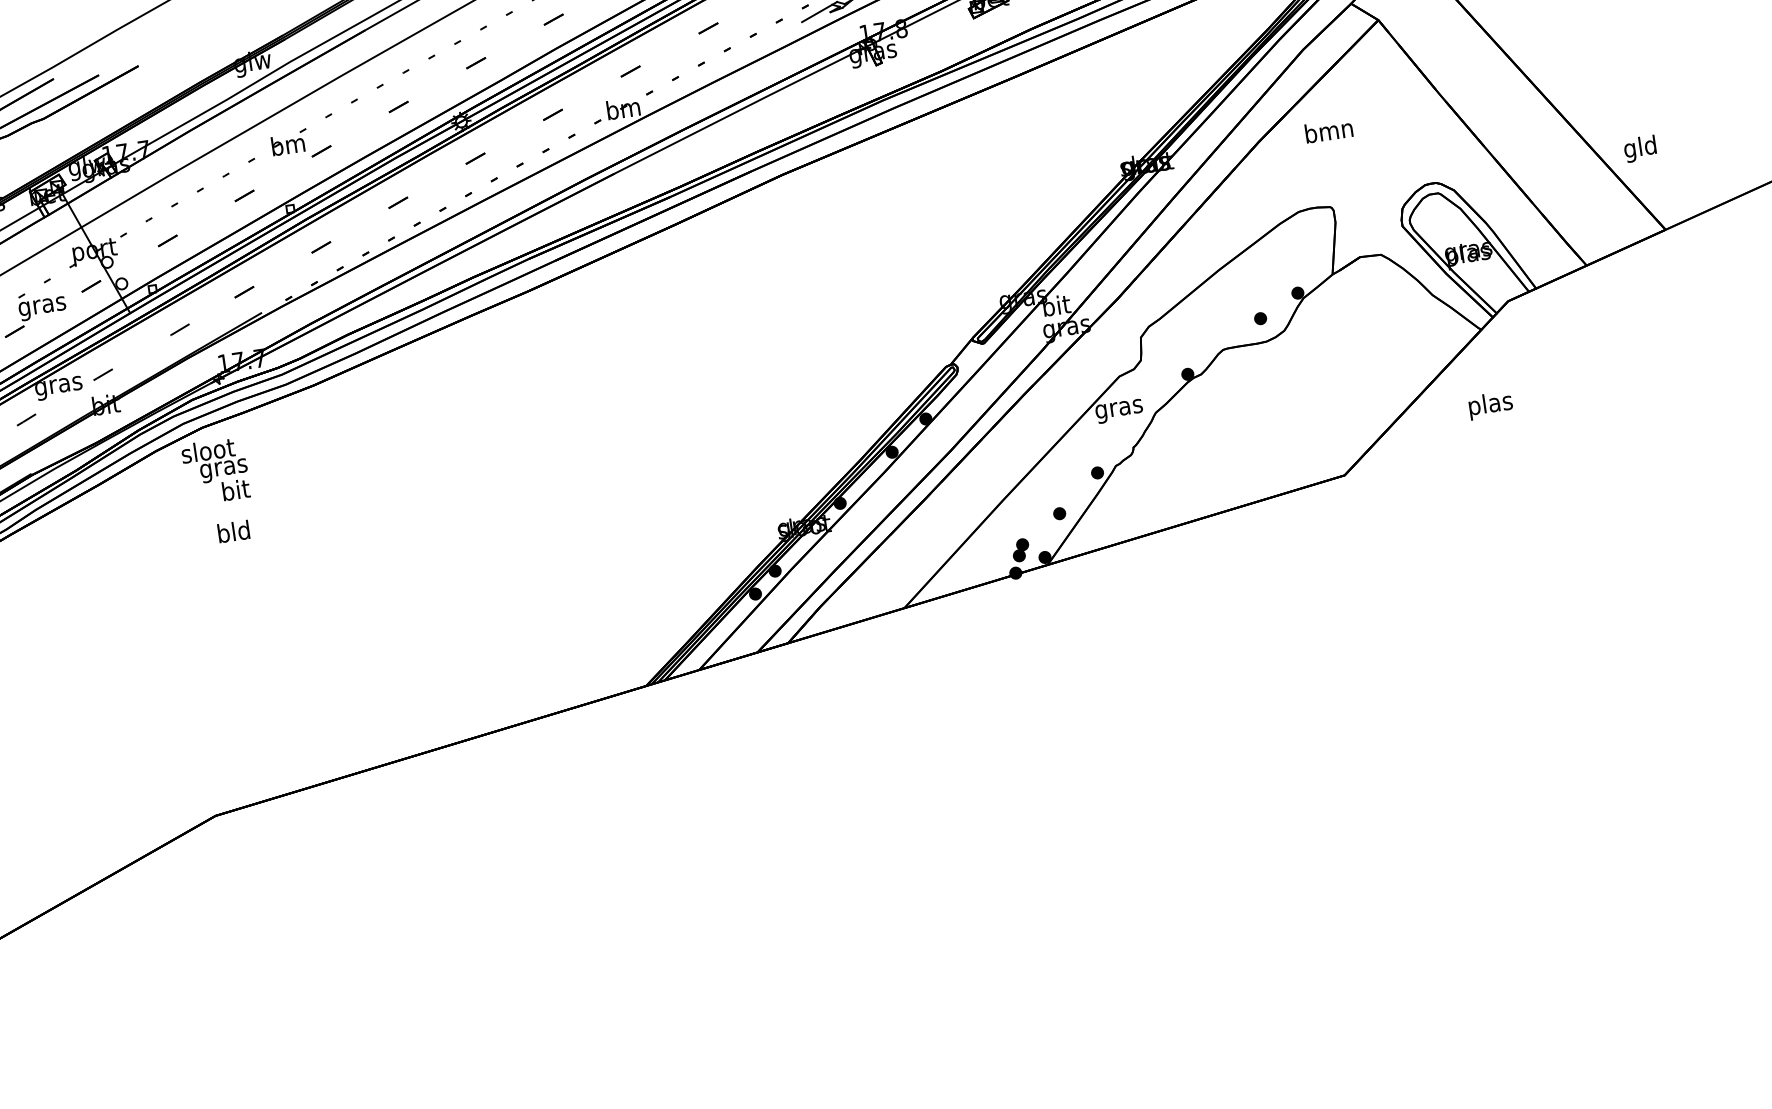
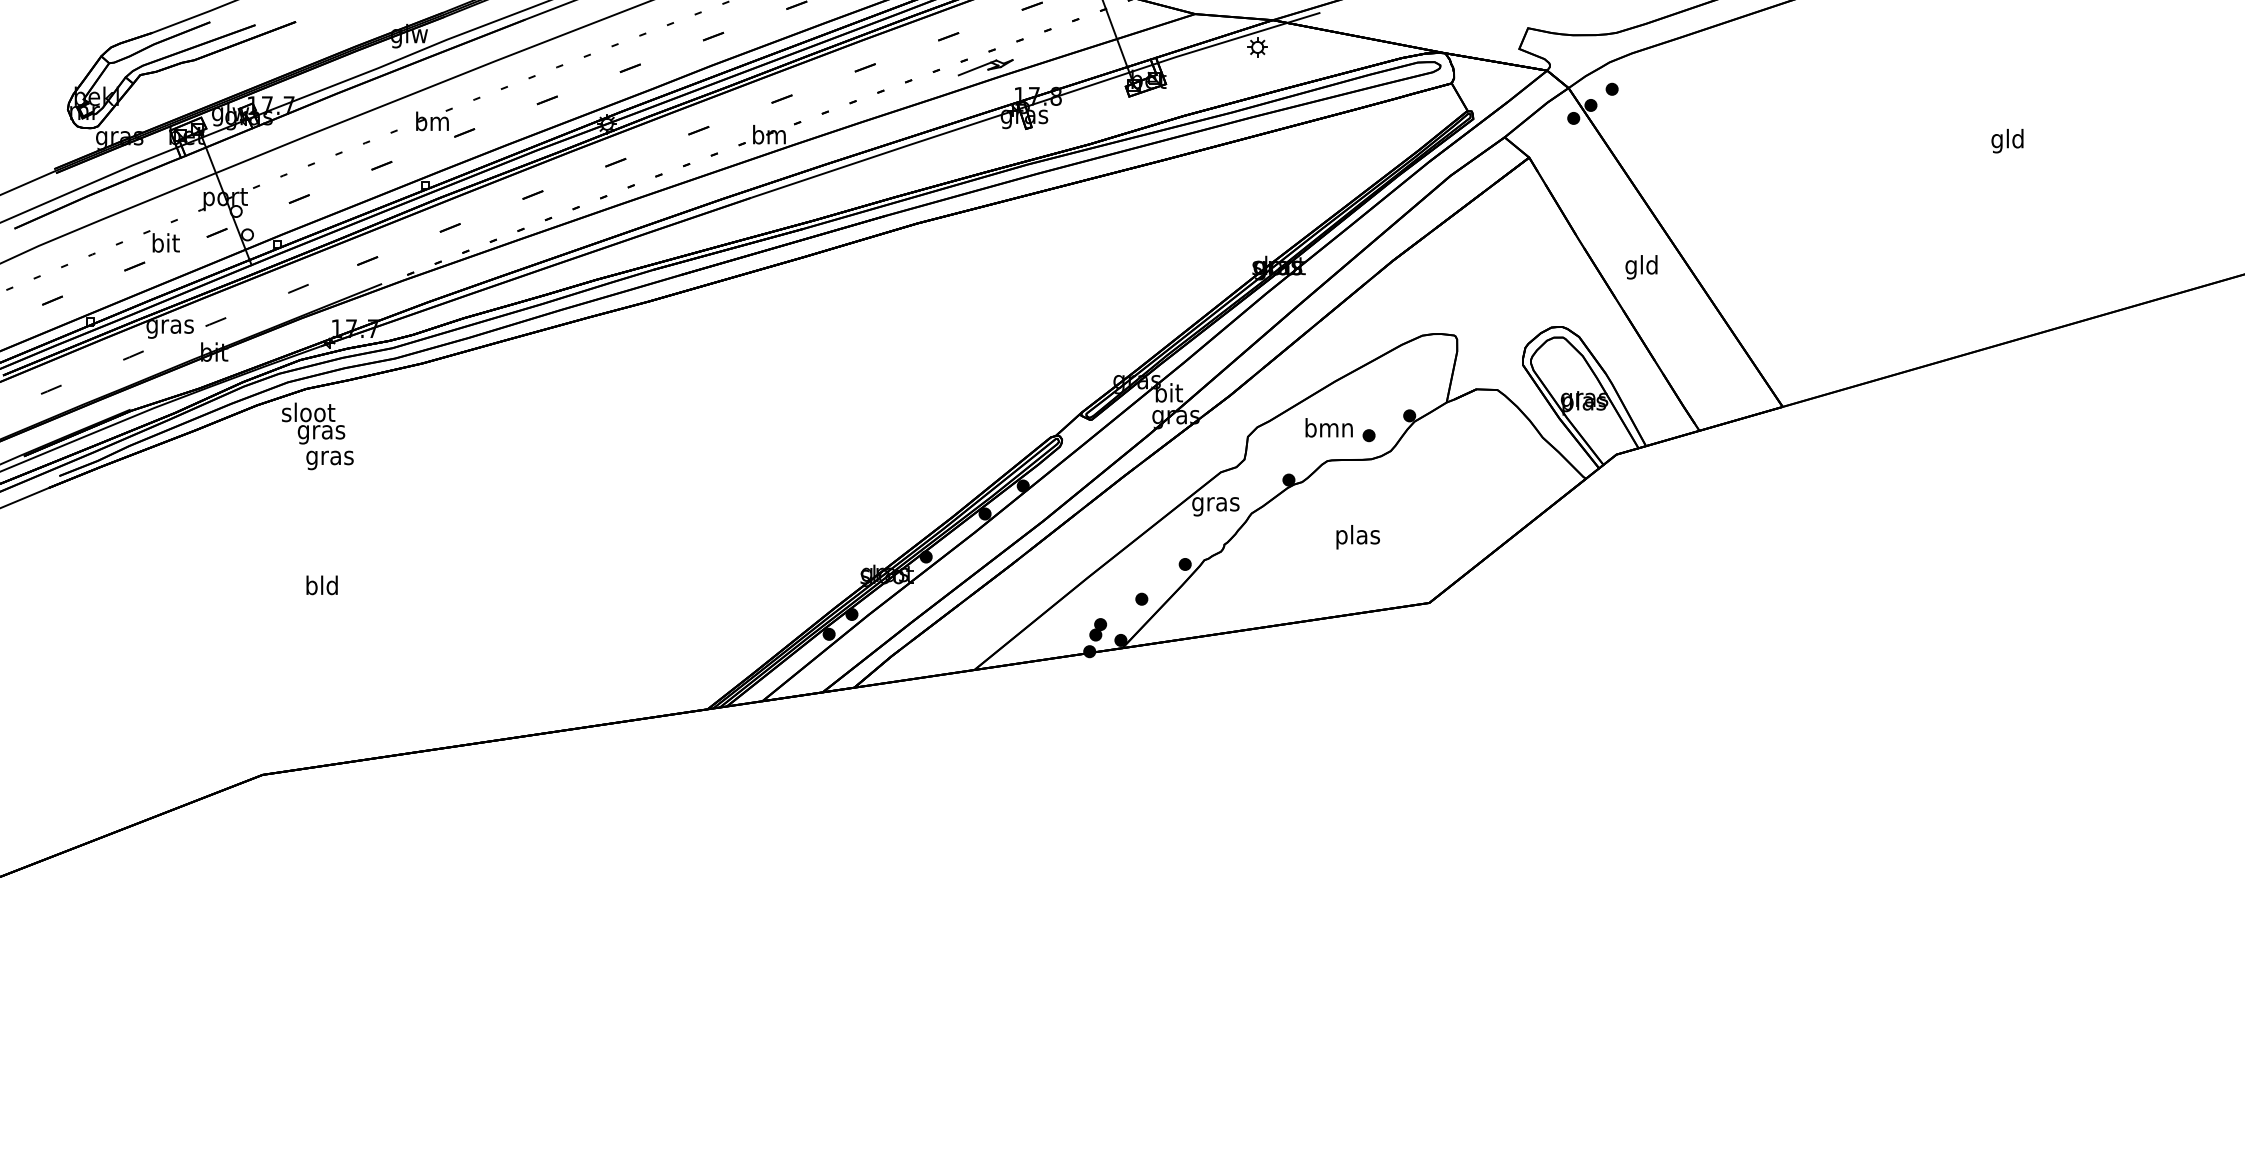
text: (1328, 130) -> (1328, 427), moved
text: (1640, 149) -> (1641, 267), moved
text: (42, 306) -> (165, 245), gras -> bit
text: (1490, 405) -> (1357, 537), moved
text: (235, 492) -> (329, 457), bit -> gras
text: (233, 531) -> (321, 585), moved

